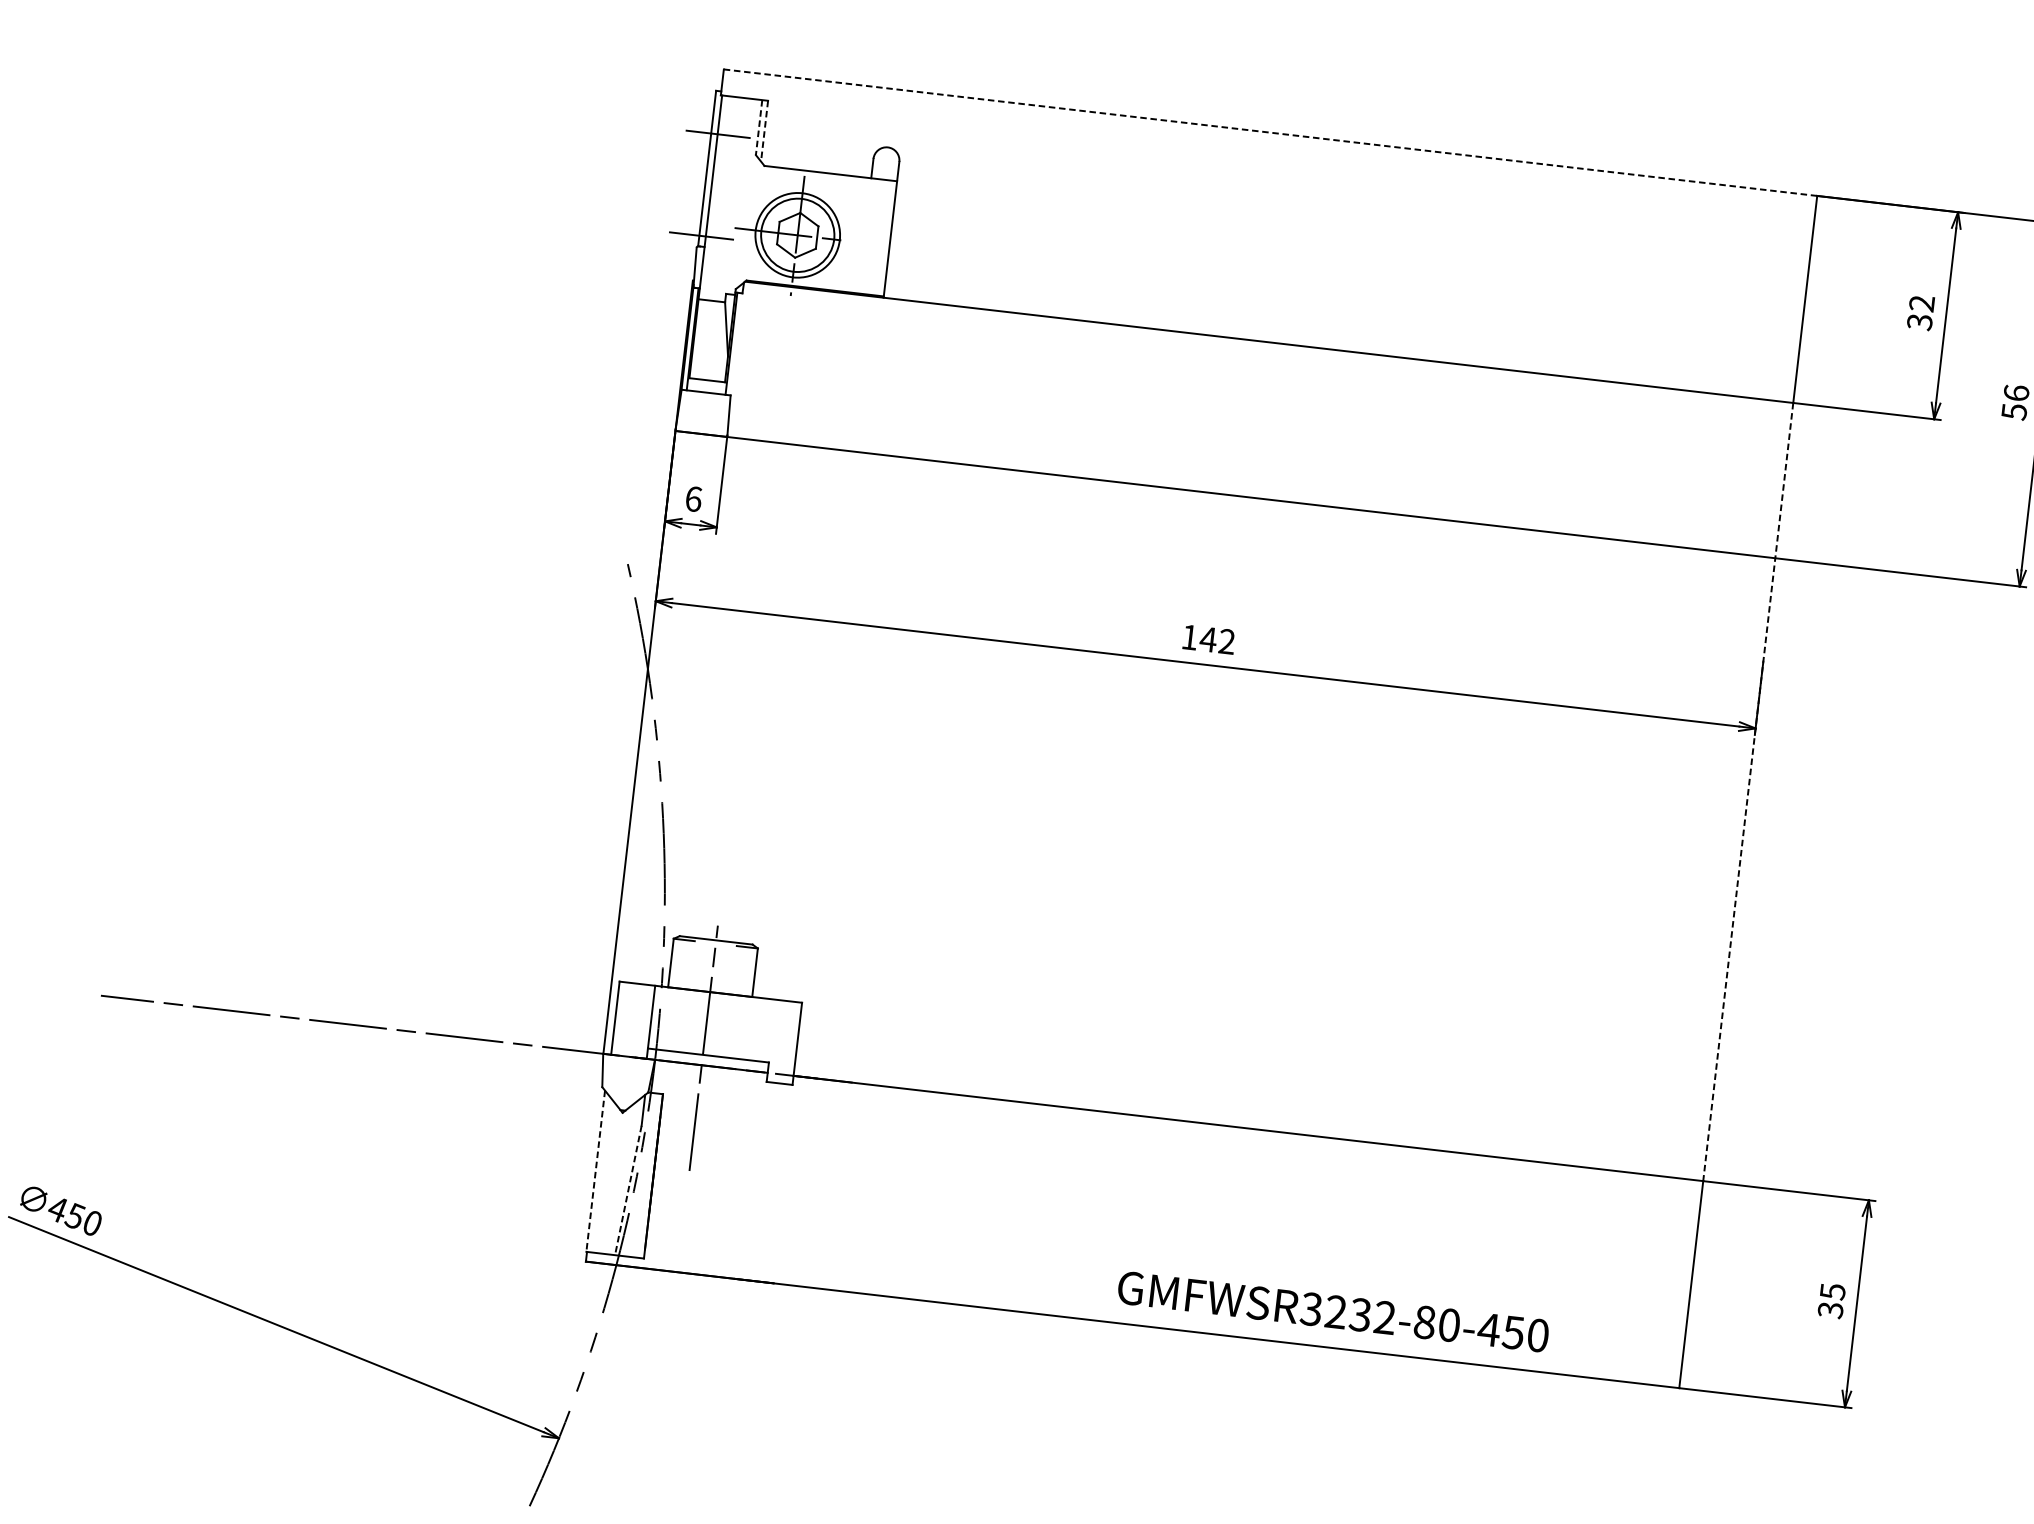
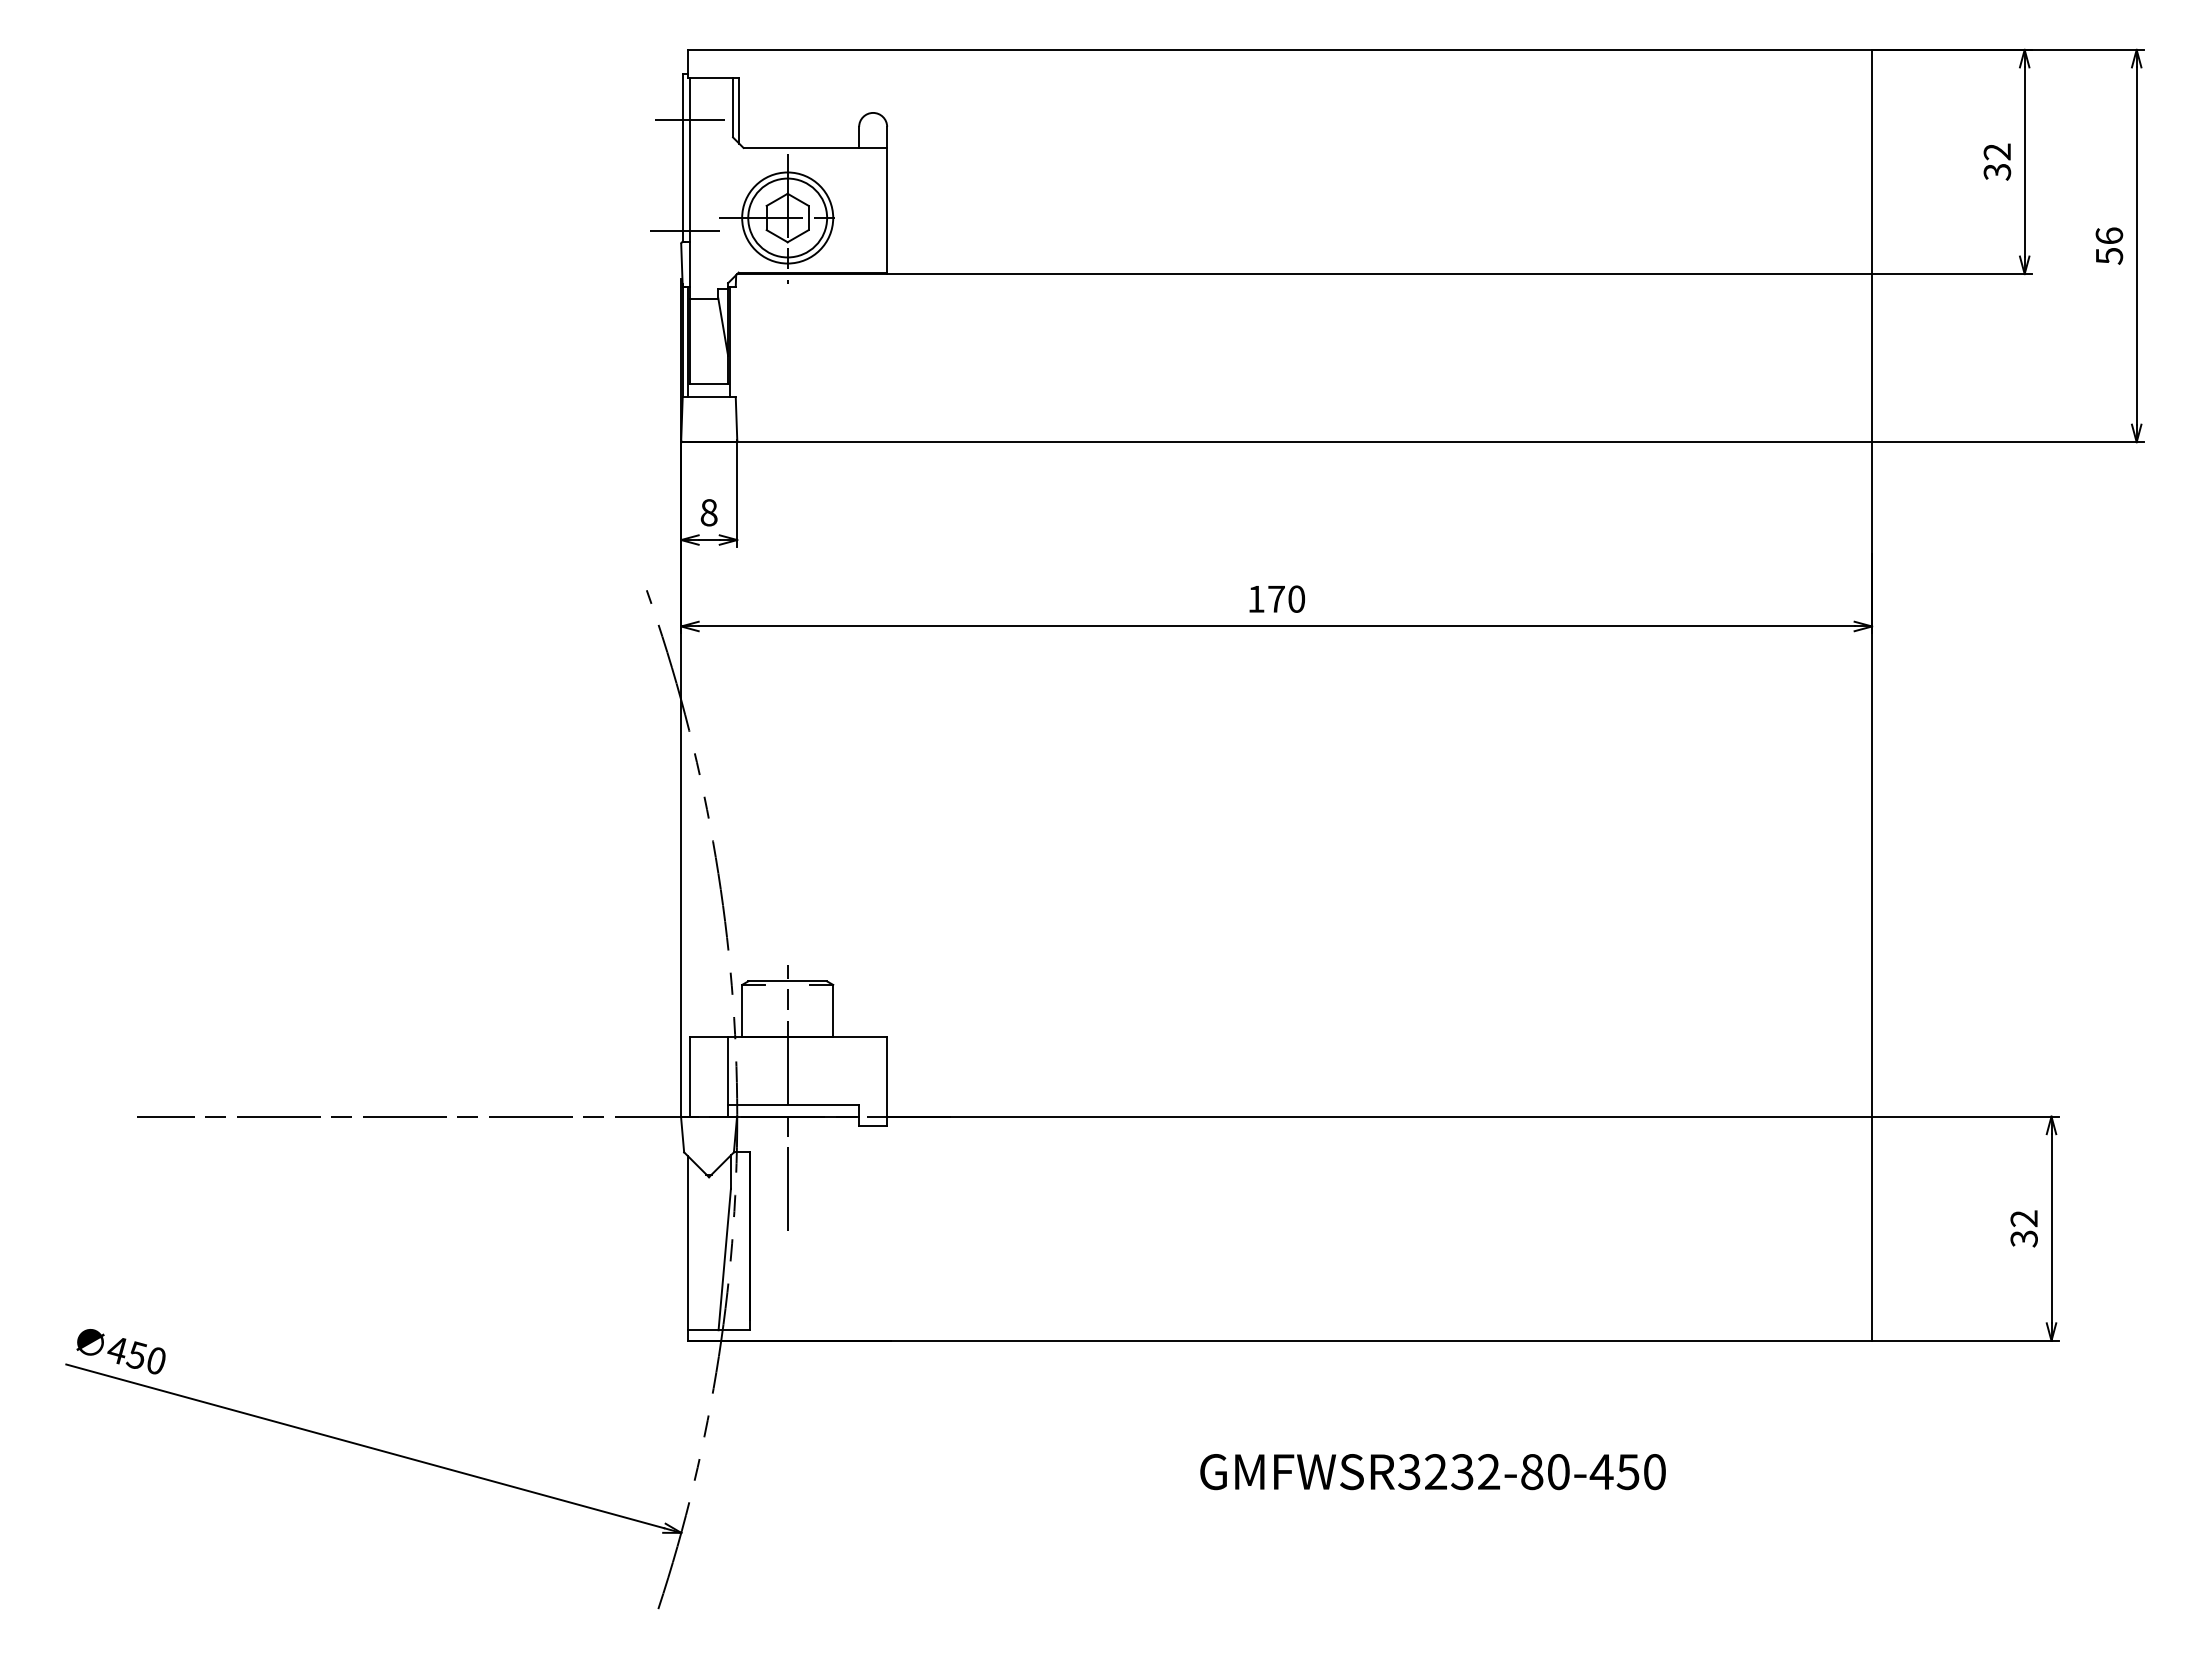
line: (759, 127) -> (733, 107), dashed -> solid
line: (764, 130) -> (739, 110), dashed -> solid
line: (1270, 132) -> (1280, 49), dashed -> solid
text: (693, 498) -> (708, 512), 6 -> 8
text: (1217, 640) -> (1286, 598), 142 -> 170
line: (1748, 792) -> (1872, 695), dashed -> solid
line: (595, 1171) -> (687, 1243), dashed -> solid
line: (628, 1191) -> (724, 1260), dashed -> solid
text: (1832, 1291) -> (2023, 1218), 35 -> 32
text: (1332, 1312) -> (1432, 1472), moved

